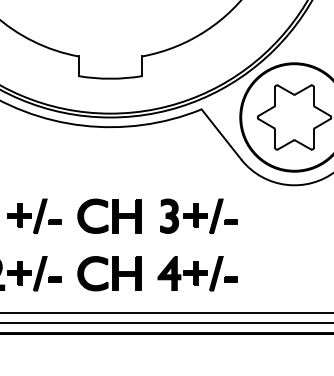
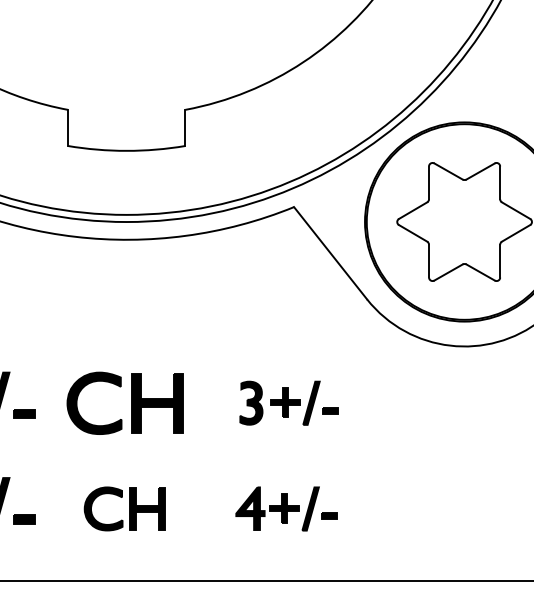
part: (198, 215) -> (288, 401), size x0.7
part: (109, 273) -> (124, 508), size x0.7
part: (197, 273) -> (286, 508), size x0.7

